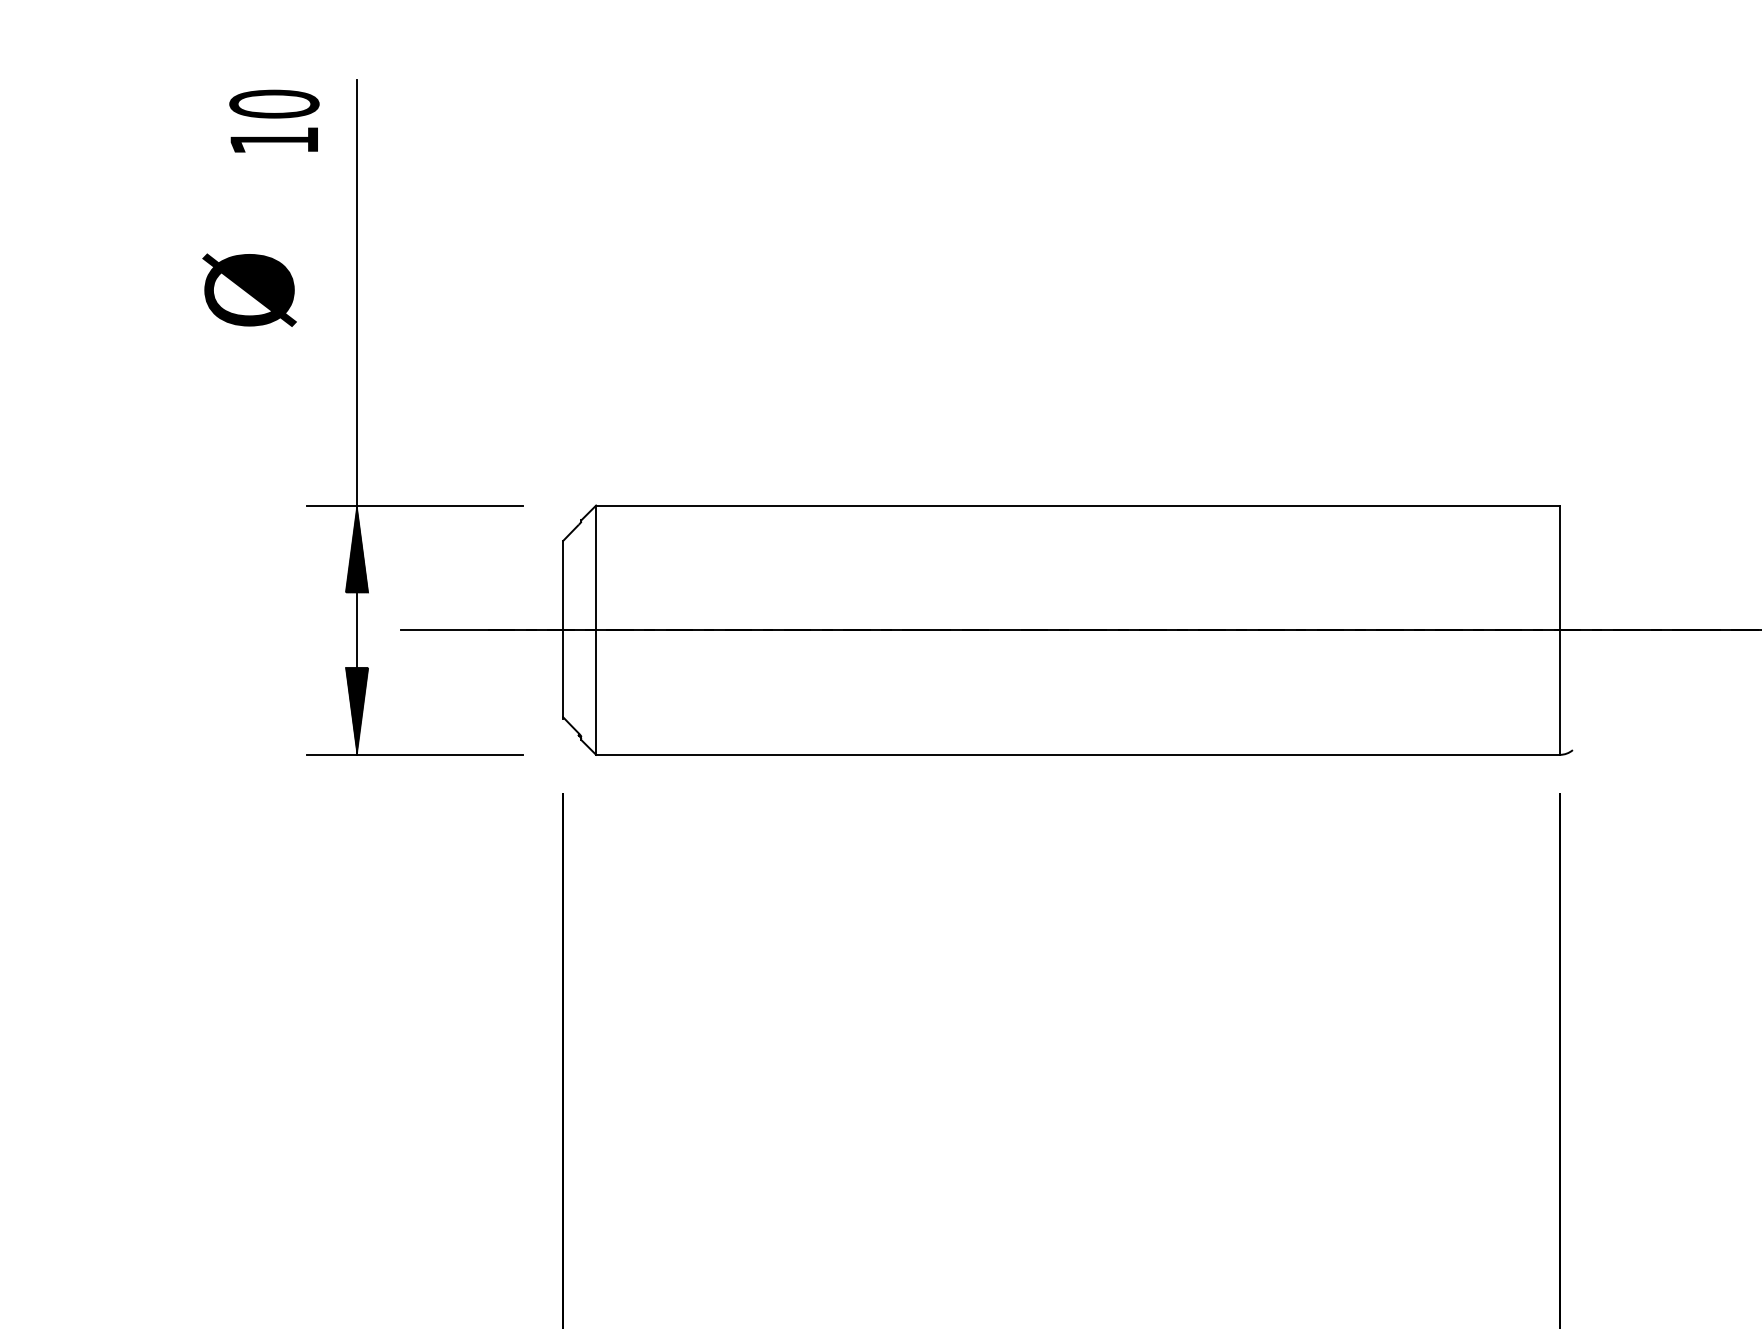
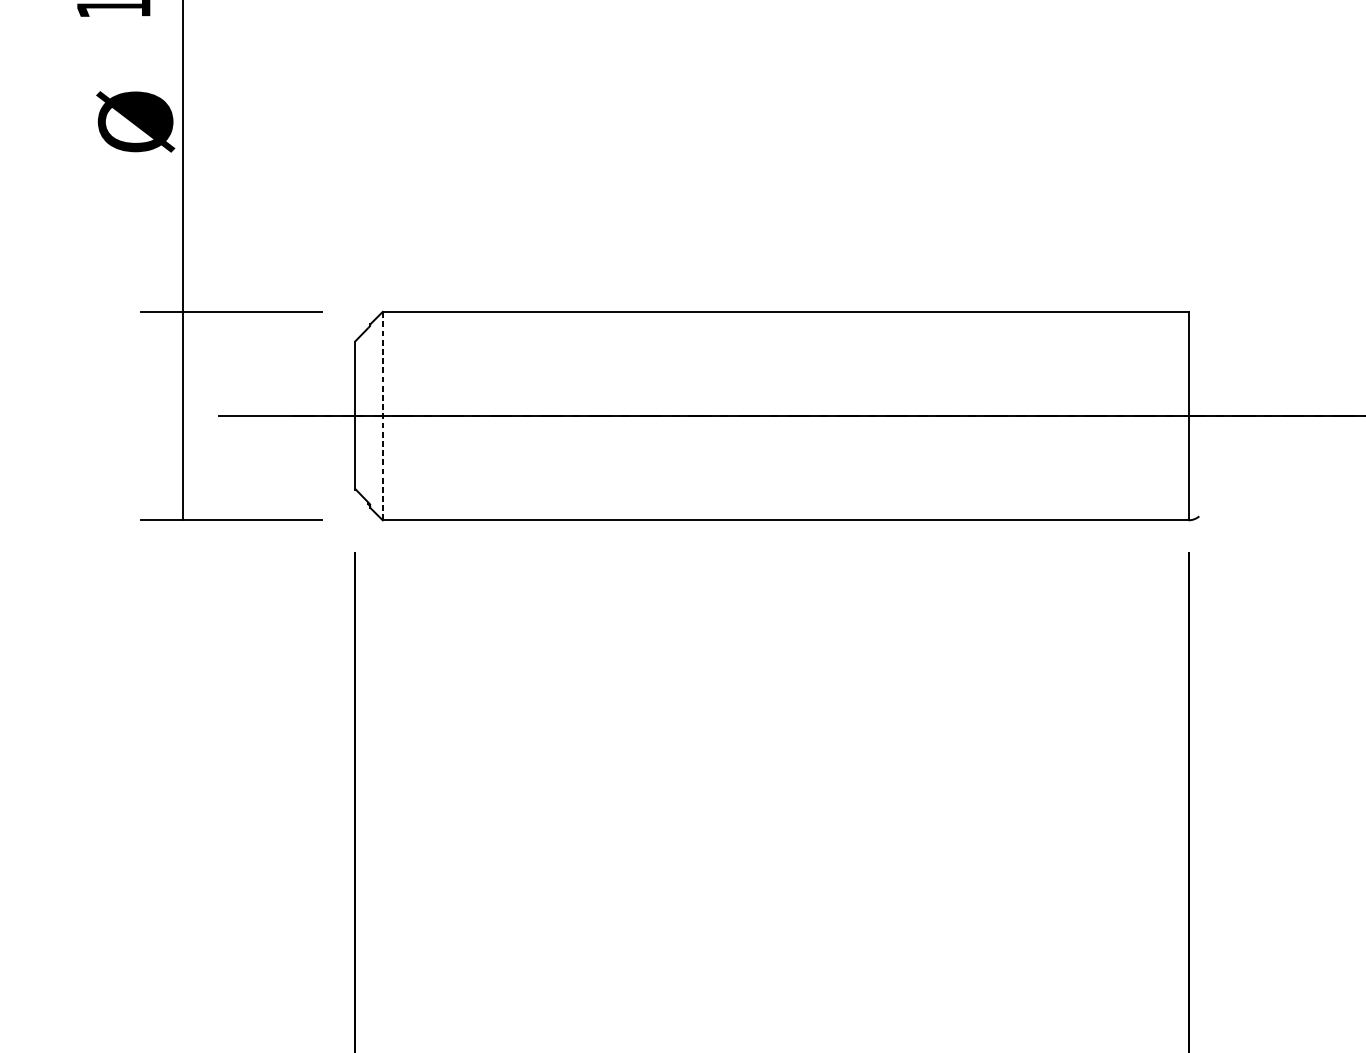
text: (249, 289) -> (135, 121), moved
hatch: (356, 549) -> (182, 348), removed
line: (596, 630) -> (383, 416), solid -> dashed
hatch: (356, 710) -> (182, 483), removed

